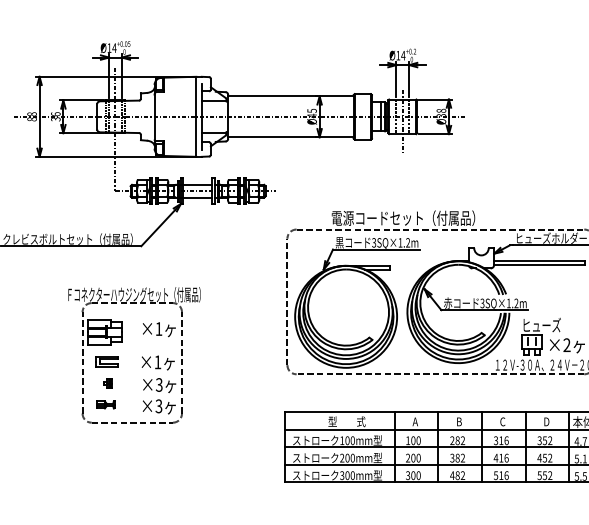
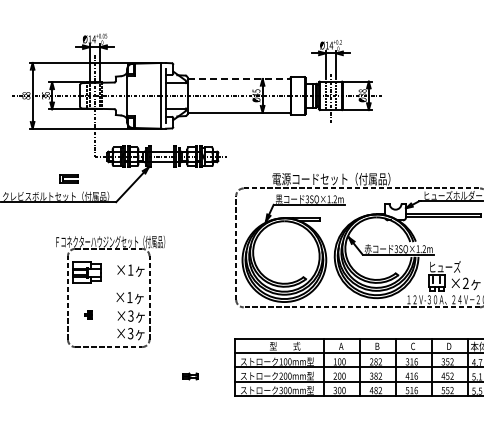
line: (291, 96) -> (239, 79), solid -> dashed
part: (106, 361) -> (68, 178), moved
part: (106, 404) -> (190, 376), moved

